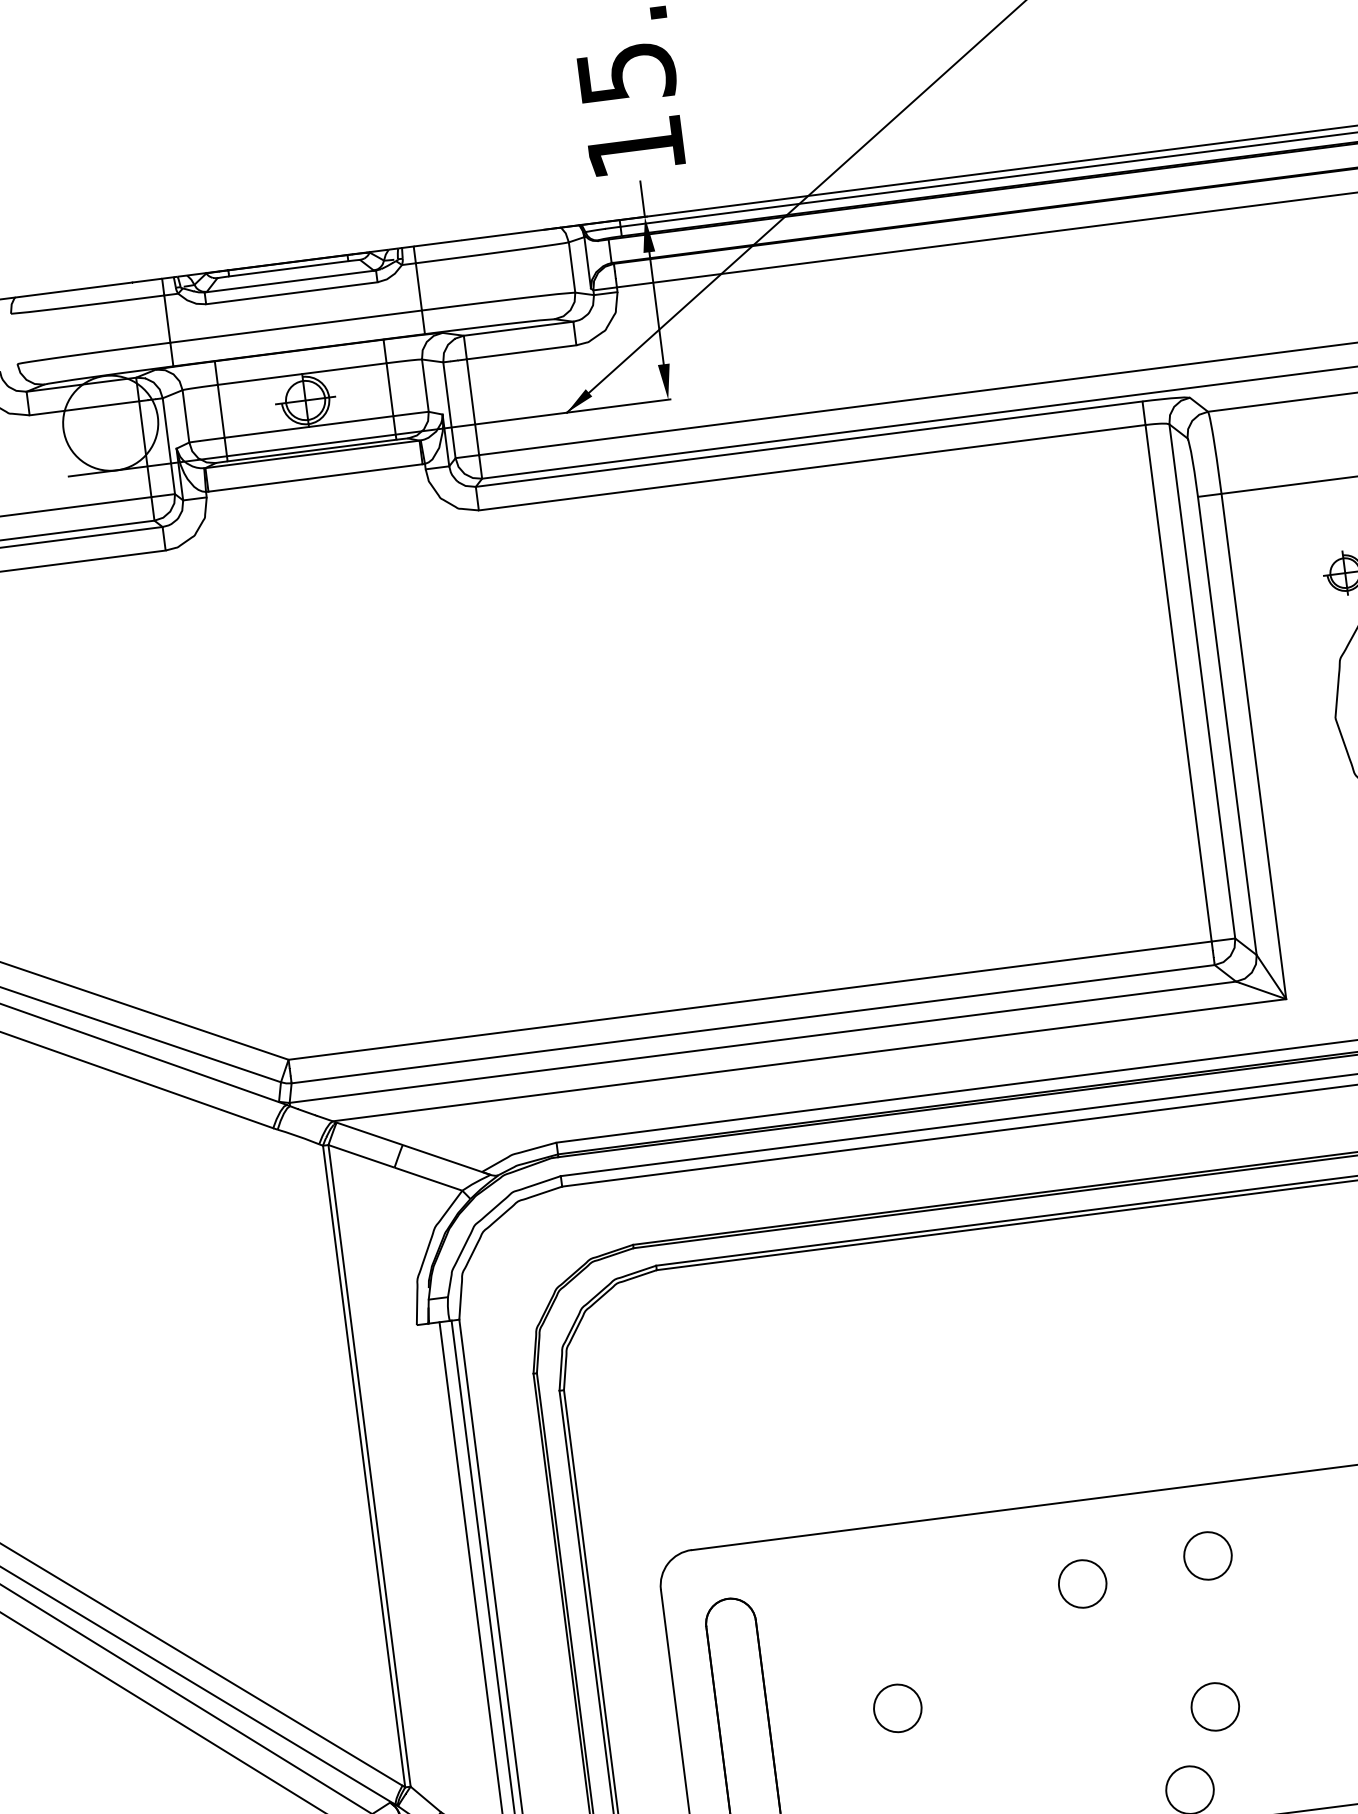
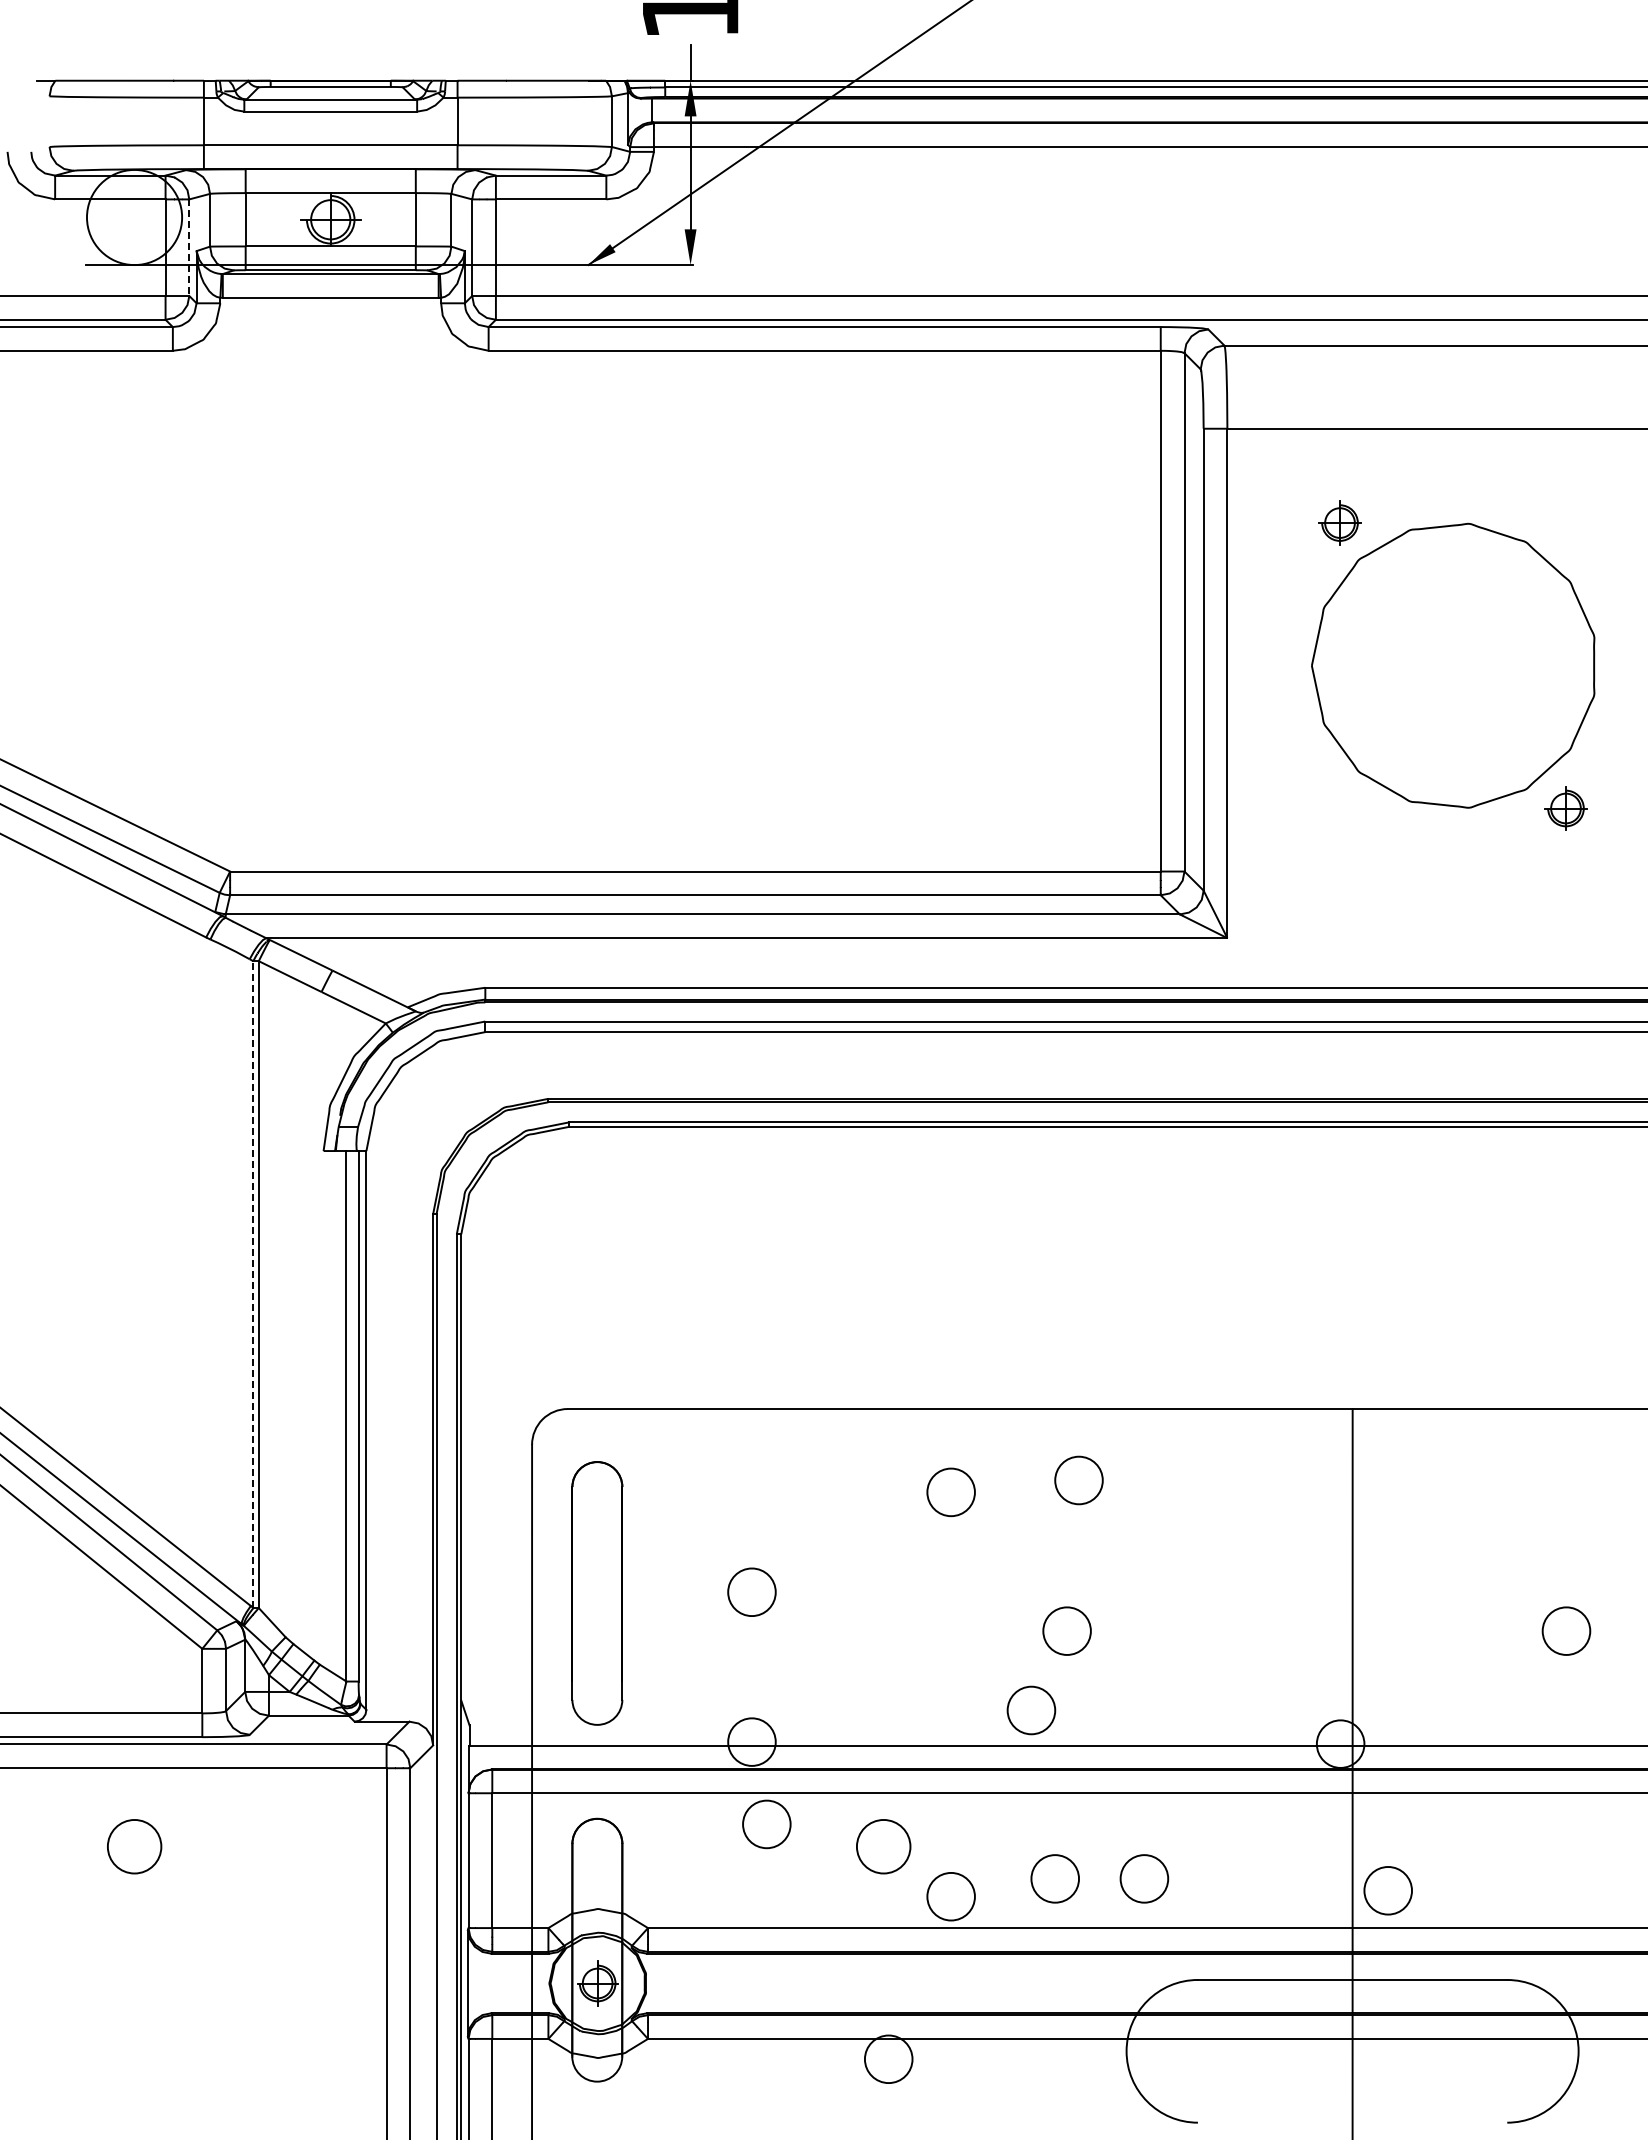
line: (169, 446) -> (189, 248), solid -> dashed
line: (364, 1466) -> (253, 1284), solid -> dashed

